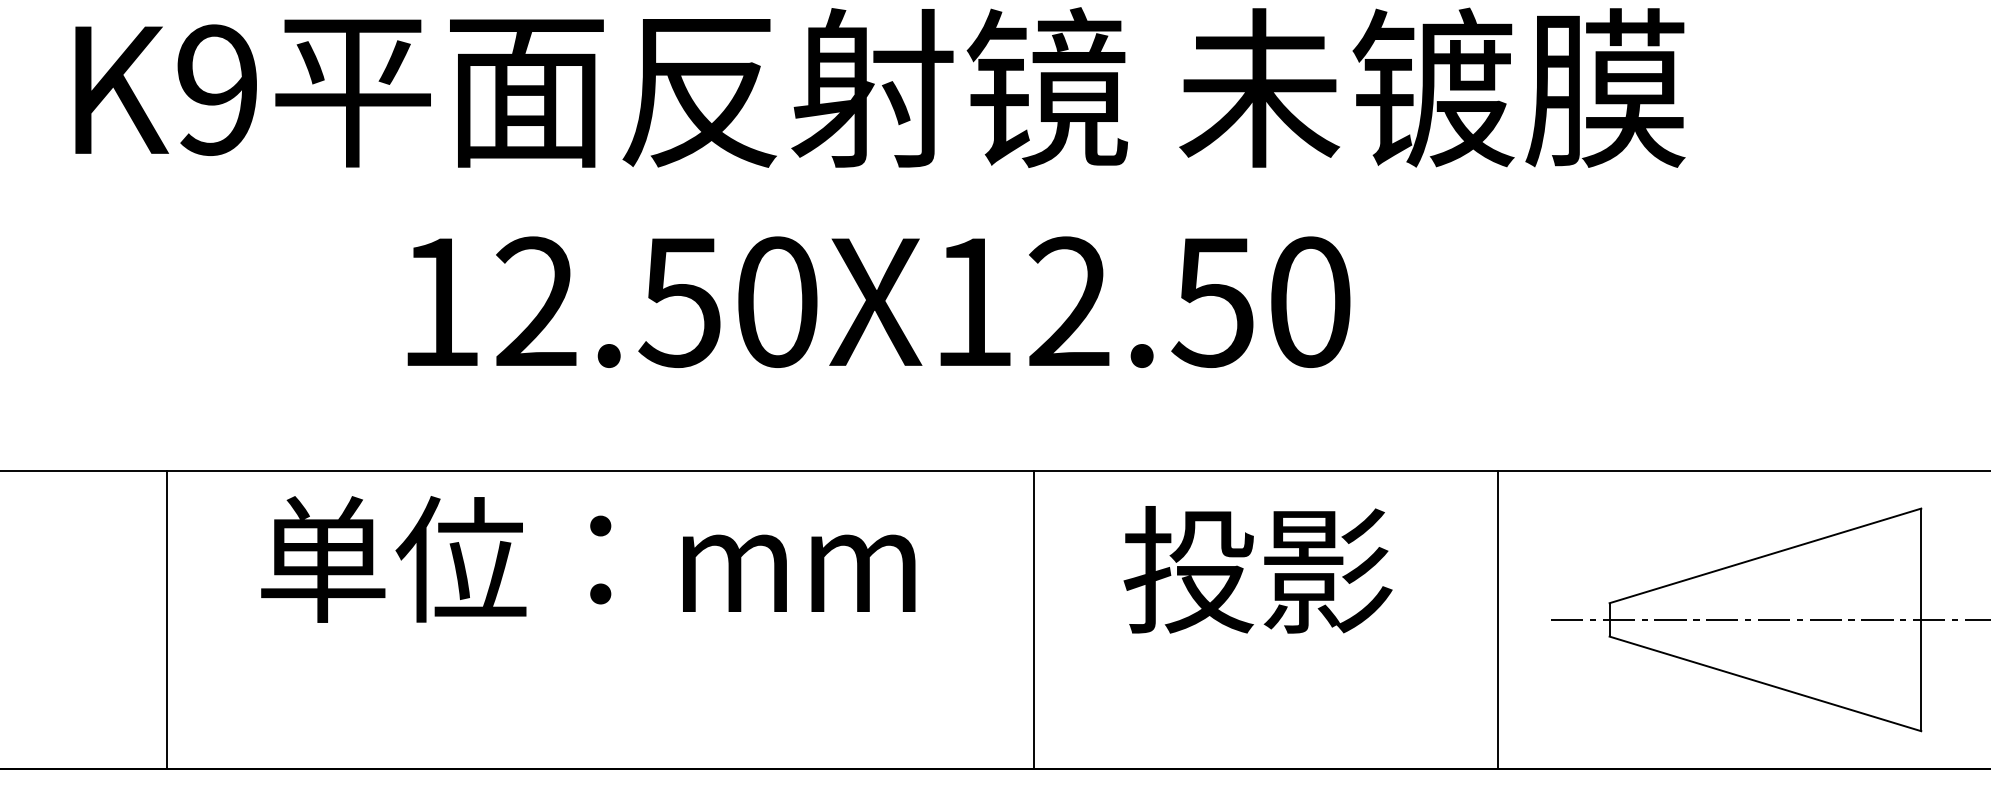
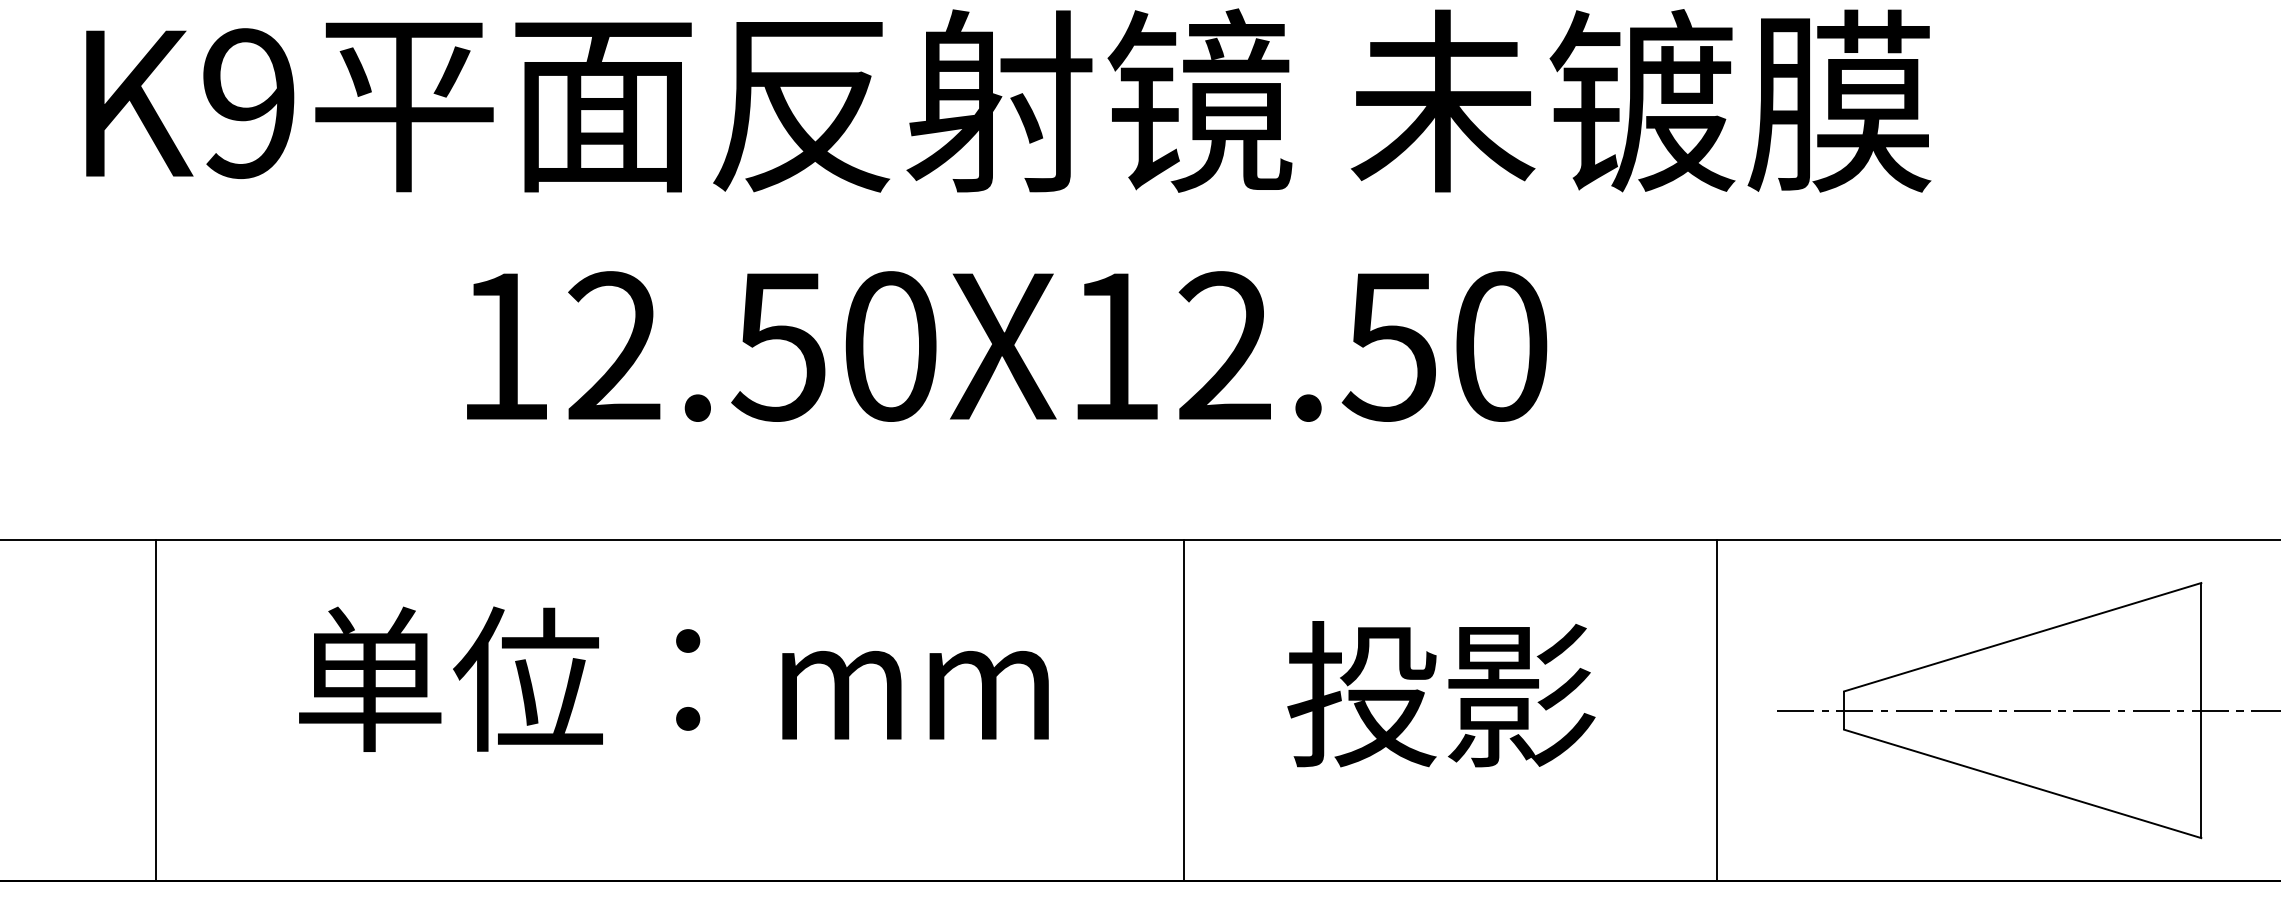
text: (587, 558) -> (673, 678), moved
text: (1258, 570) -> (1441, 694), moved
line: (167, 619) -> (156, 710), moved

